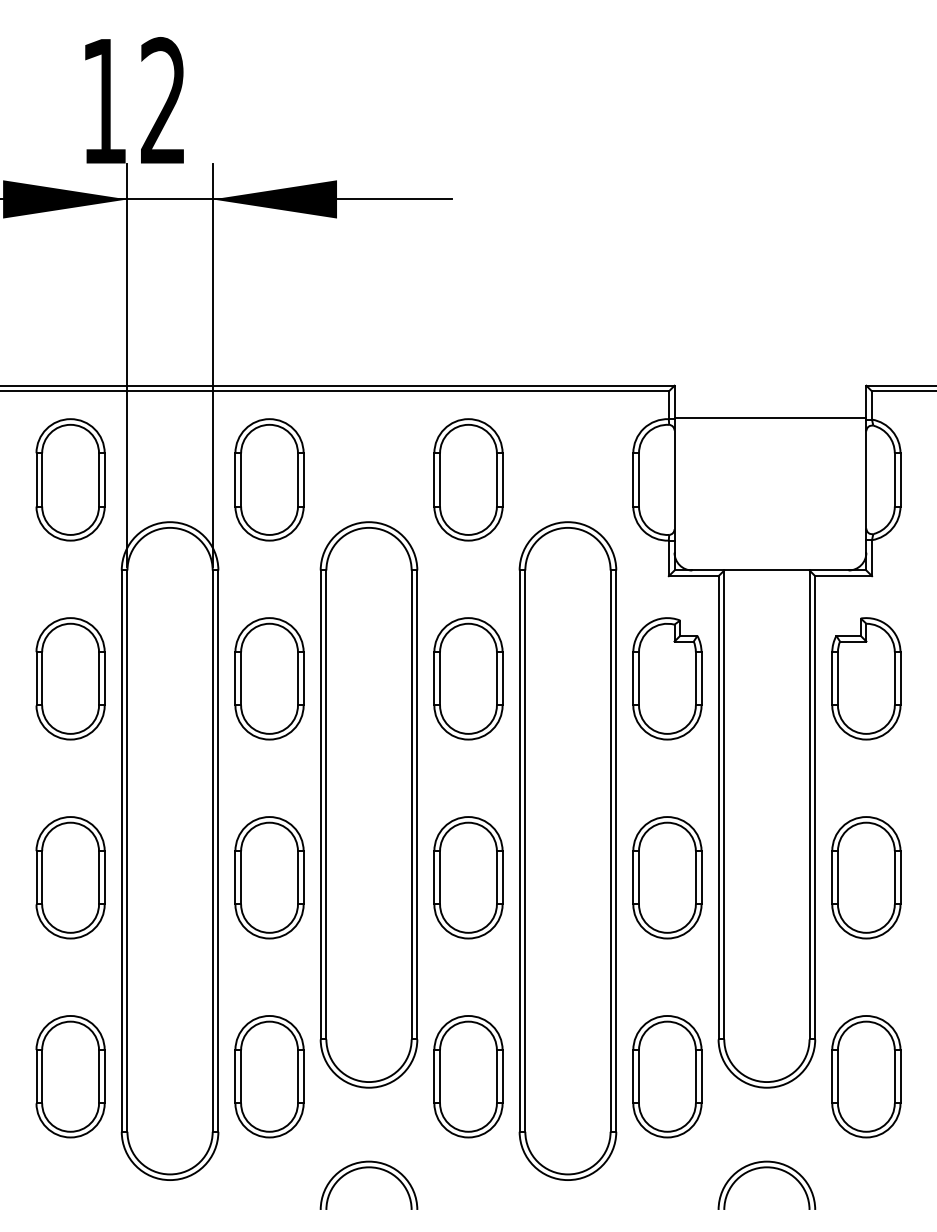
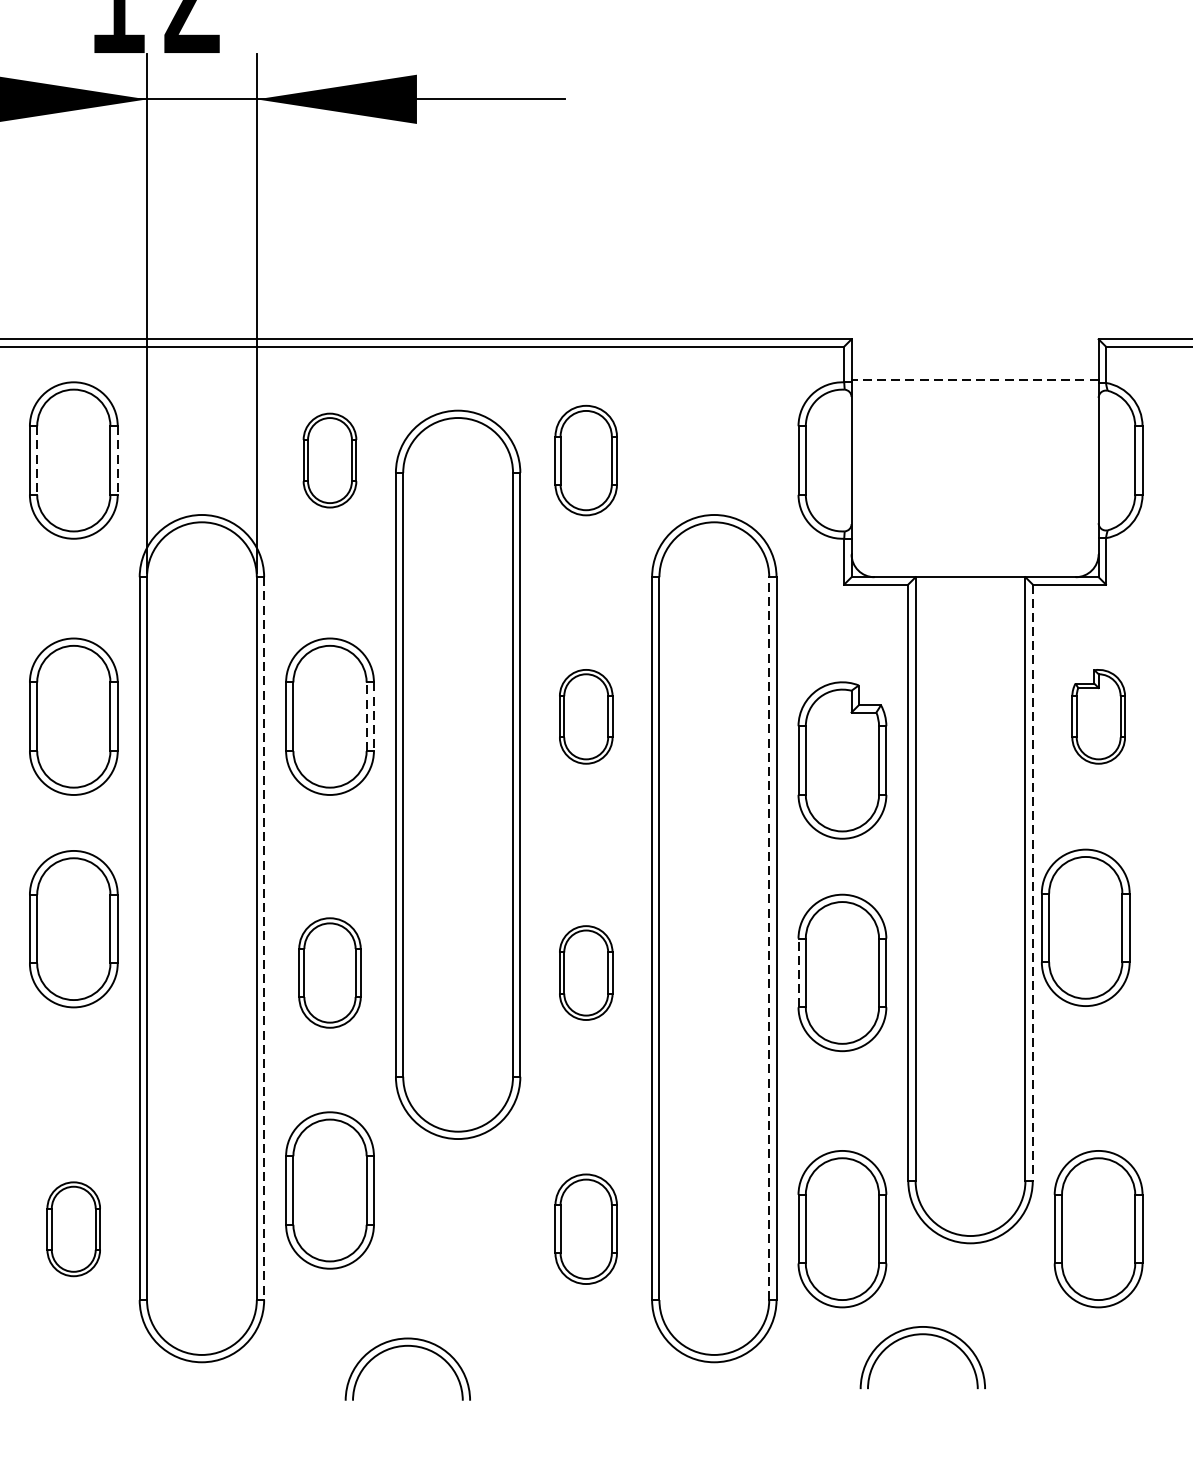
line: (770, 417) -> (975, 380), solid -> dashed
line: (42, 479) -> (37, 460), solid -> dashed
line: (104, 479) -> (117, 460), solid -> dashed
part: (269, 479) -> (329, 460), size x0.6
part: (468, 479) -> (586, 460), size x0.7
line: (297, 678) -> (366, 716), solid -> dashed
line: (303, 678) -> (373, 716), solid -> dashed
part: (468, 678) -> (586, 716), size x0.6
part: (667, 678) -> (842, 760), moved
part: (866, 678) -> (1098, 716), size x0.6
part: (368, 804) -> (457, 774), moved
line: (815, 807) -> (1033, 882), solid -> dashed
line: (218, 851) -> (264, 939), solid -> dashed
line: (610, 851) -> (769, 939), solid -> dashed
part: (70, 877) -> (73, 928), moved
part: (269, 877) -> (329, 972), size x0.7
part: (468, 877) -> (586, 972), size x0.6
line: (633, 877) -> (798, 972), solid -> dashed
part: (866, 877) -> (1085, 927), moved
part: (70, 1076) -> (73, 1228), size x0.6
part: (269, 1076) -> (329, 1190), moved
part: (468, 1076) -> (586, 1228), size x0.7
part: (368, 1168) -> (407, 1347), moved
part: (766, 1168) -> (922, 1335), moved

